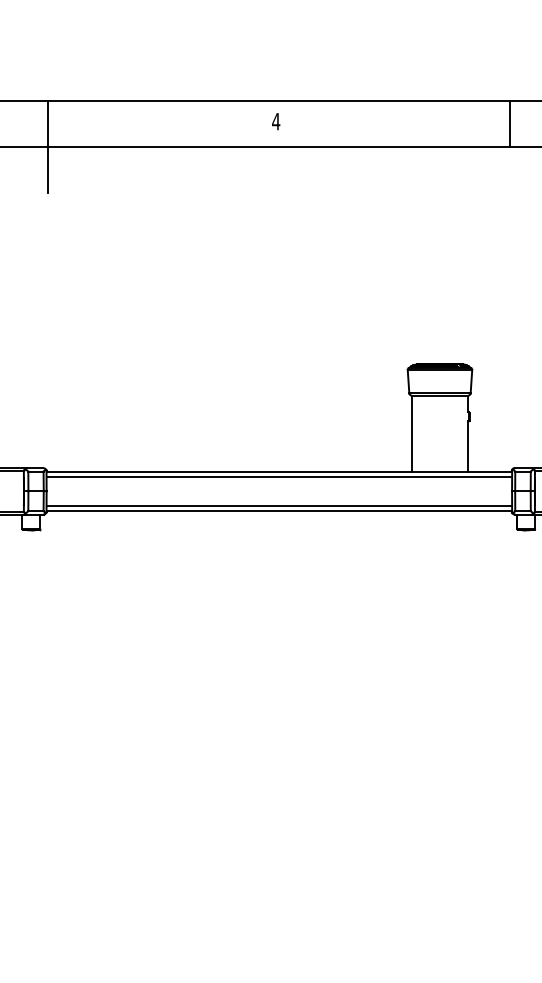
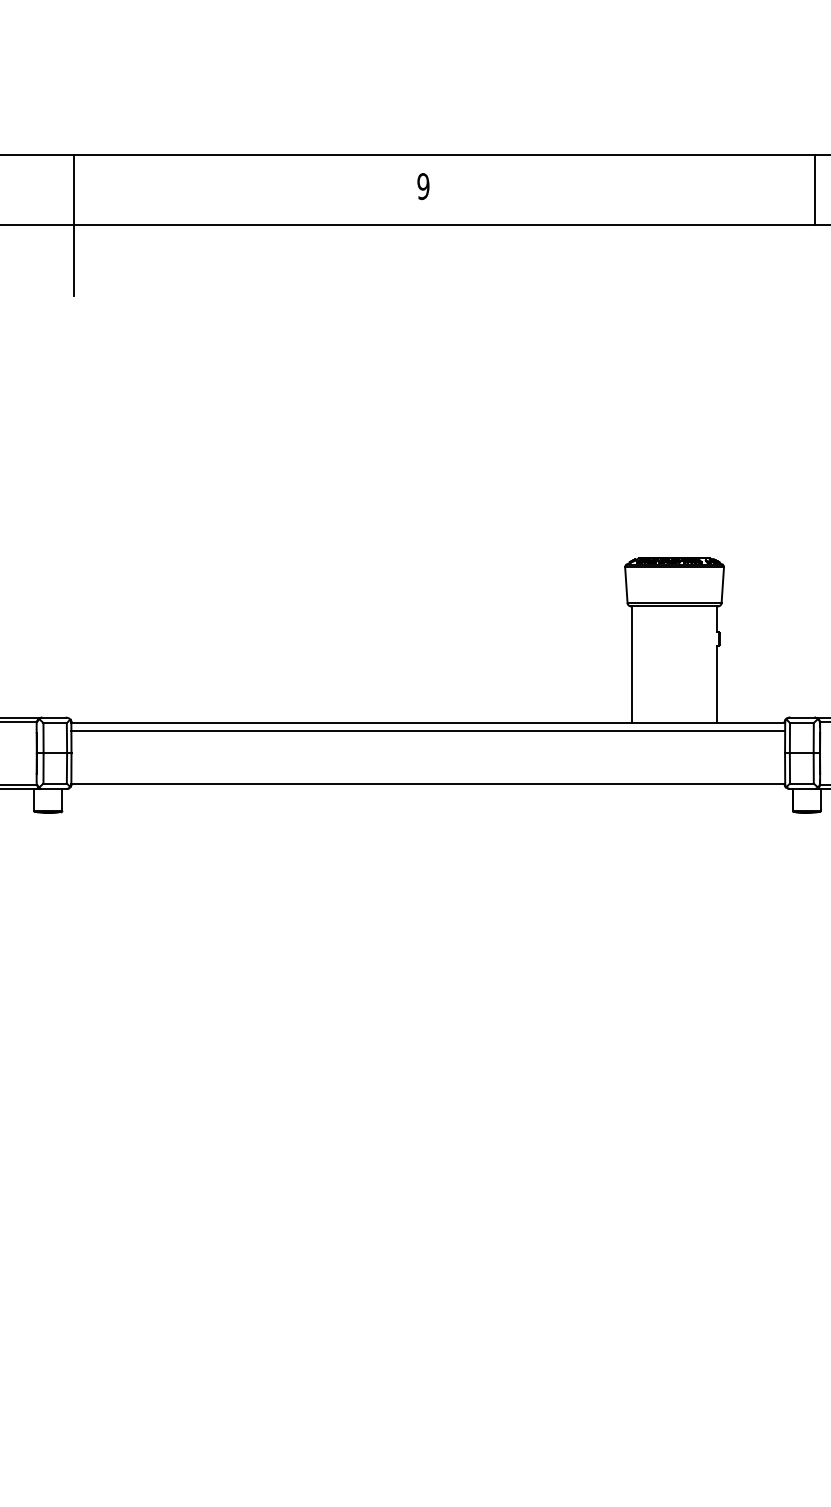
text: (276, 121) -> (423, 186), 4 -> 9
line: (509, 123) -> (814, 189), moved
line: (279, 506) -> (428, 776), removed

